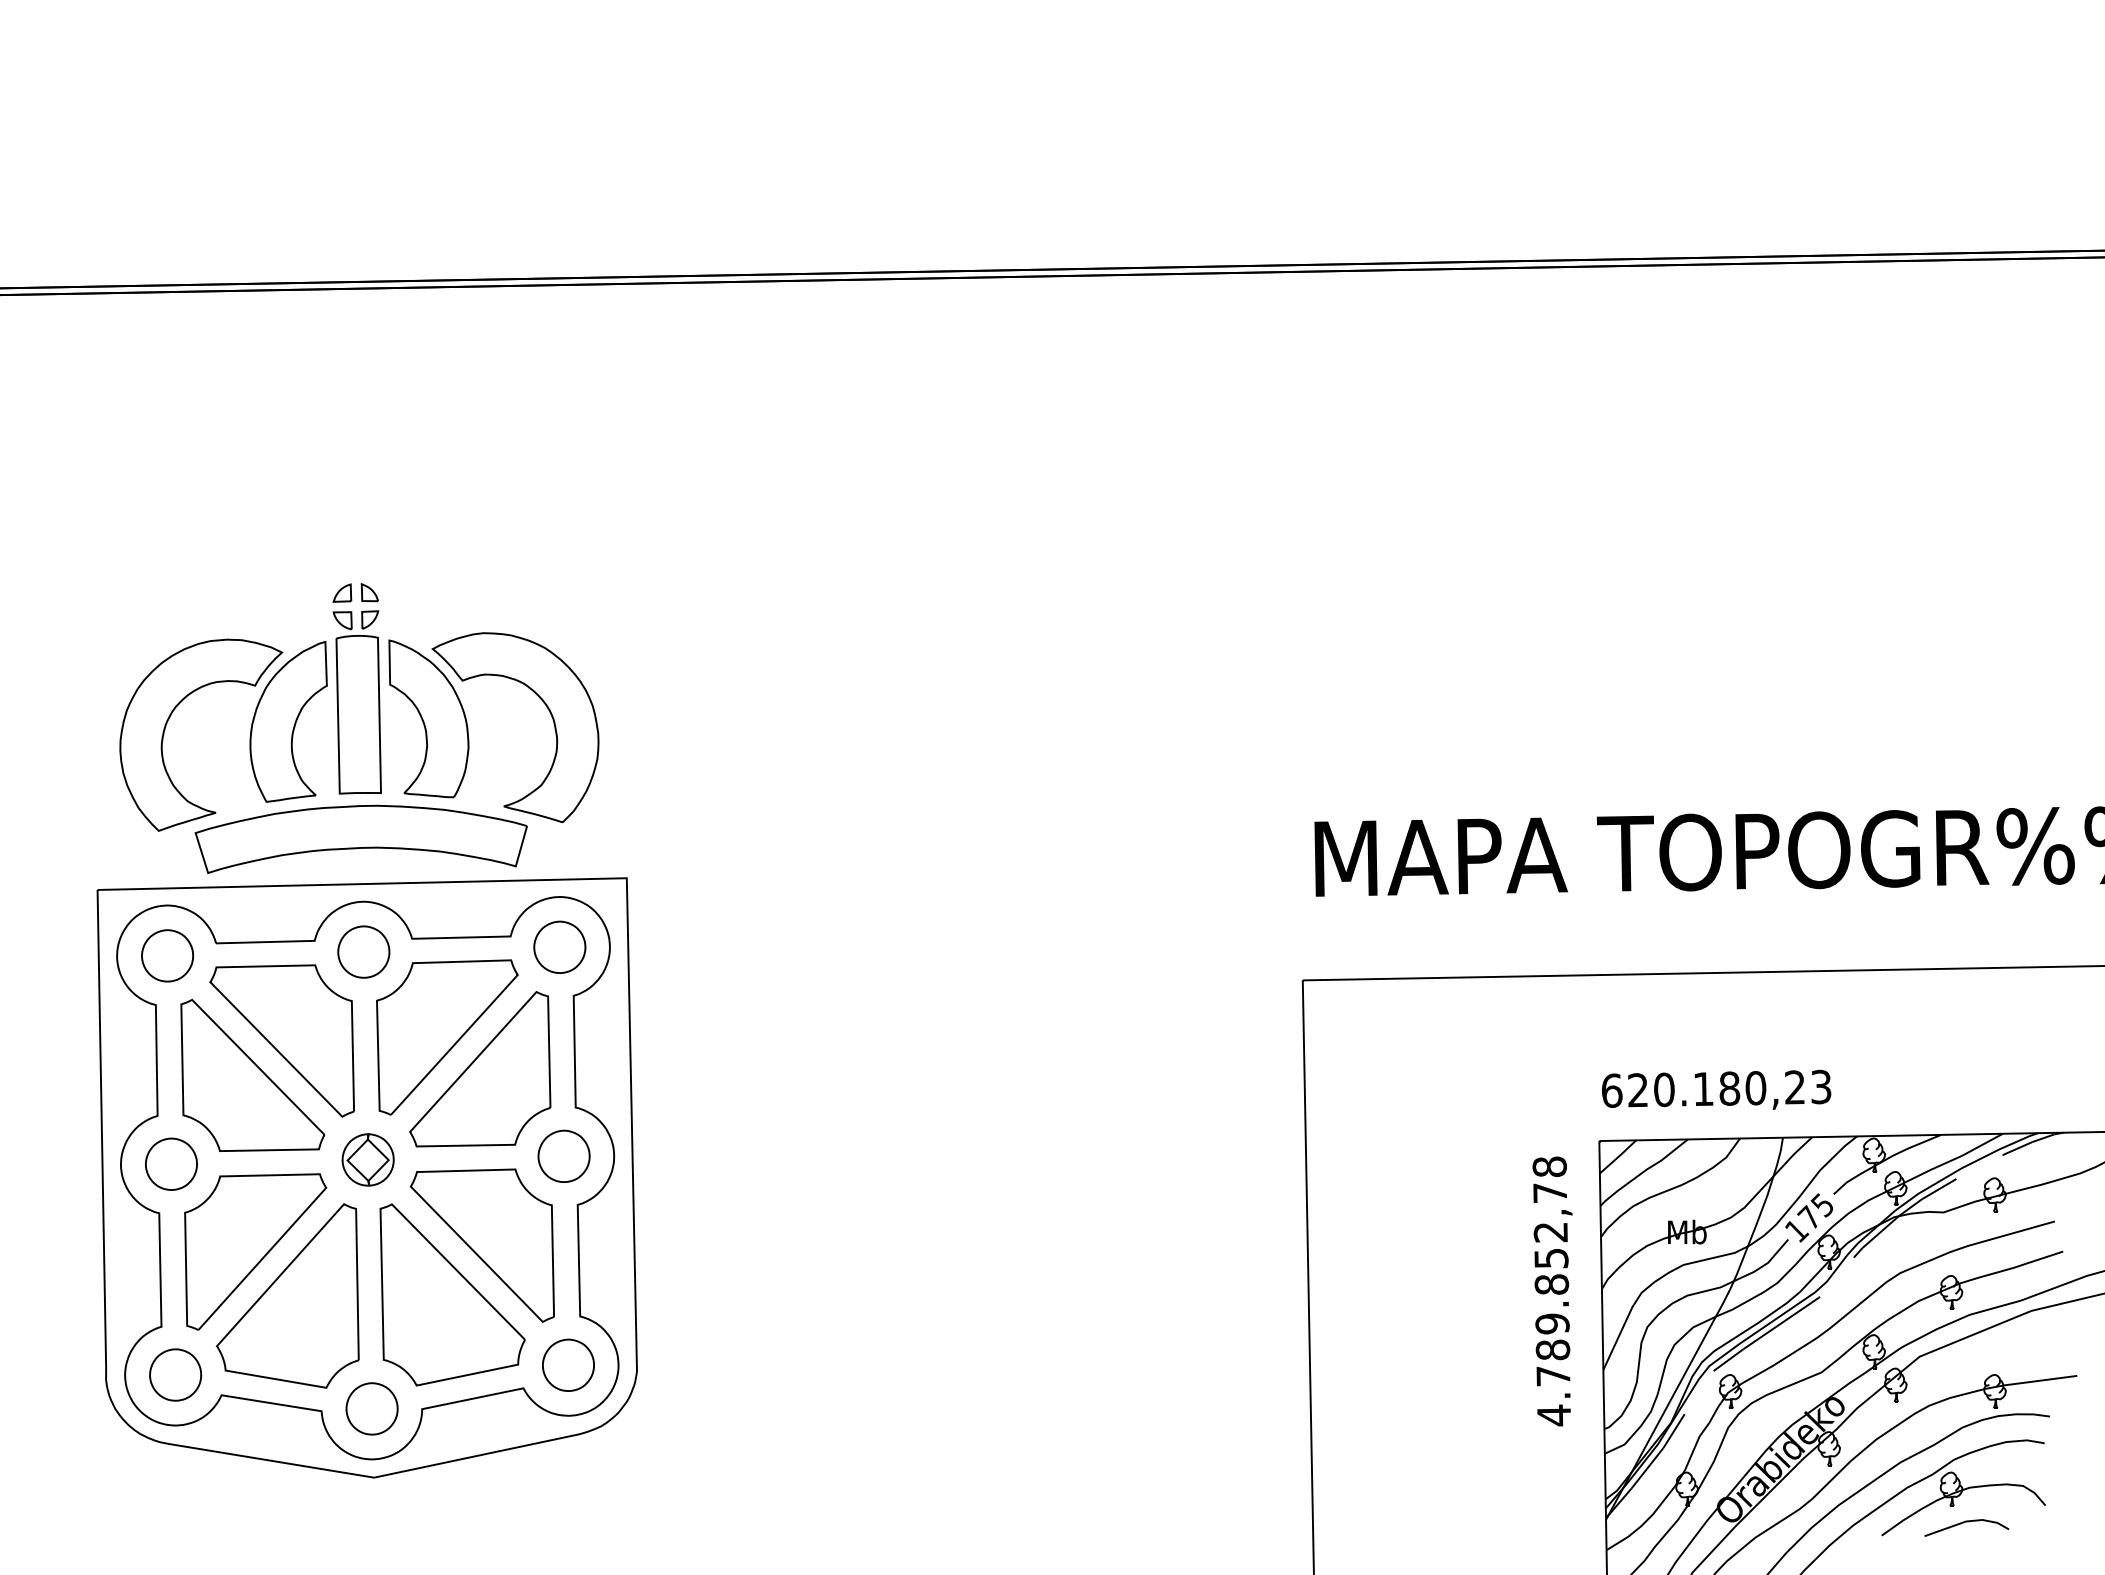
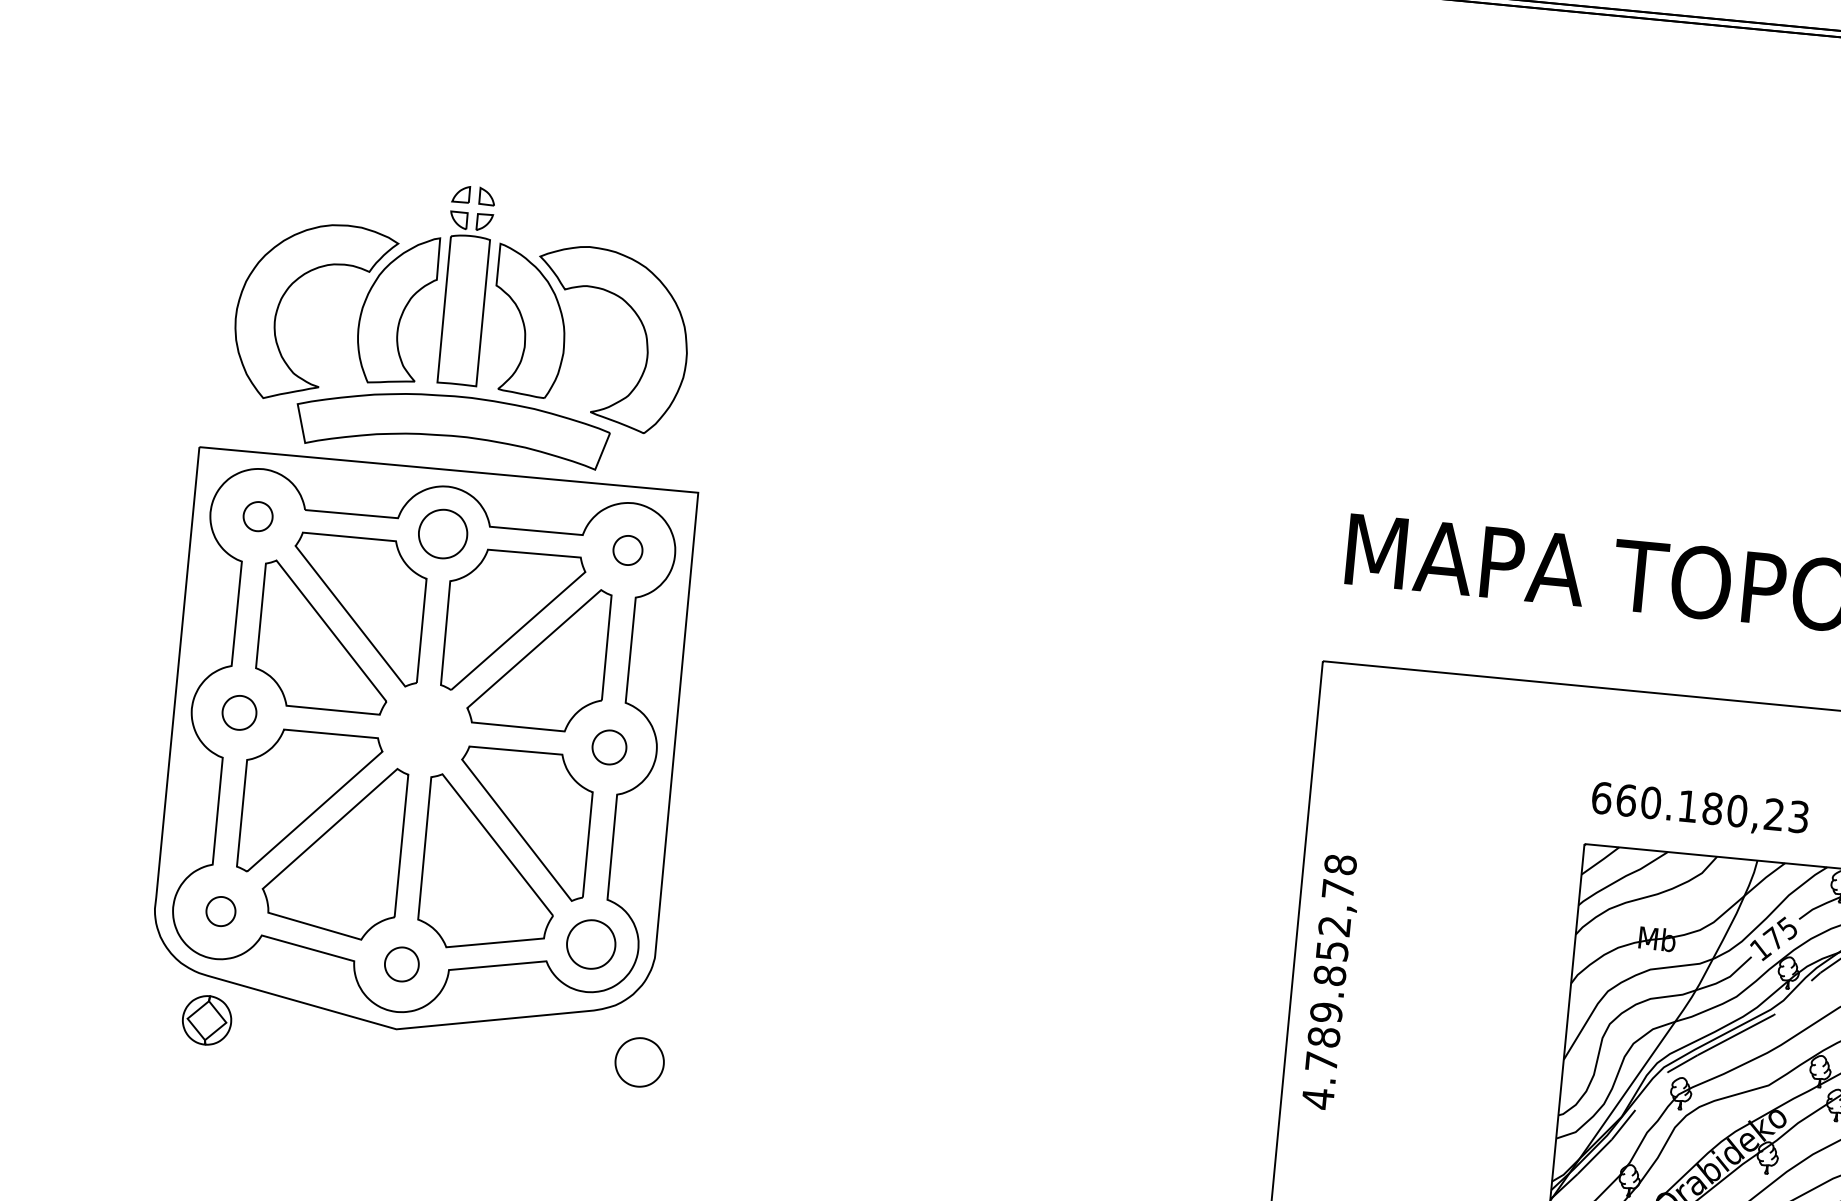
part: (559, 946) -> (627, 549), size x0.6
part: (167, 955) -> (258, 516), size x0.6
text: (1638, 1090) -> (1626, 800), 620.180,23 -> 660.180,23
part: (563, 1155) -> (609, 746), size x0.7
part: (367, 1159) -> (206, 1019), moved
part: (171, 1163) -> (239, 712), size x0.7
text: (1552, 1291) -> (1329, 982), moved
part: (175, 1374) -> (220, 911), size x0.6
part: (371, 1408) -> (401, 963), size x0.7
part: (633, 1482) -> (639, 1061), added

